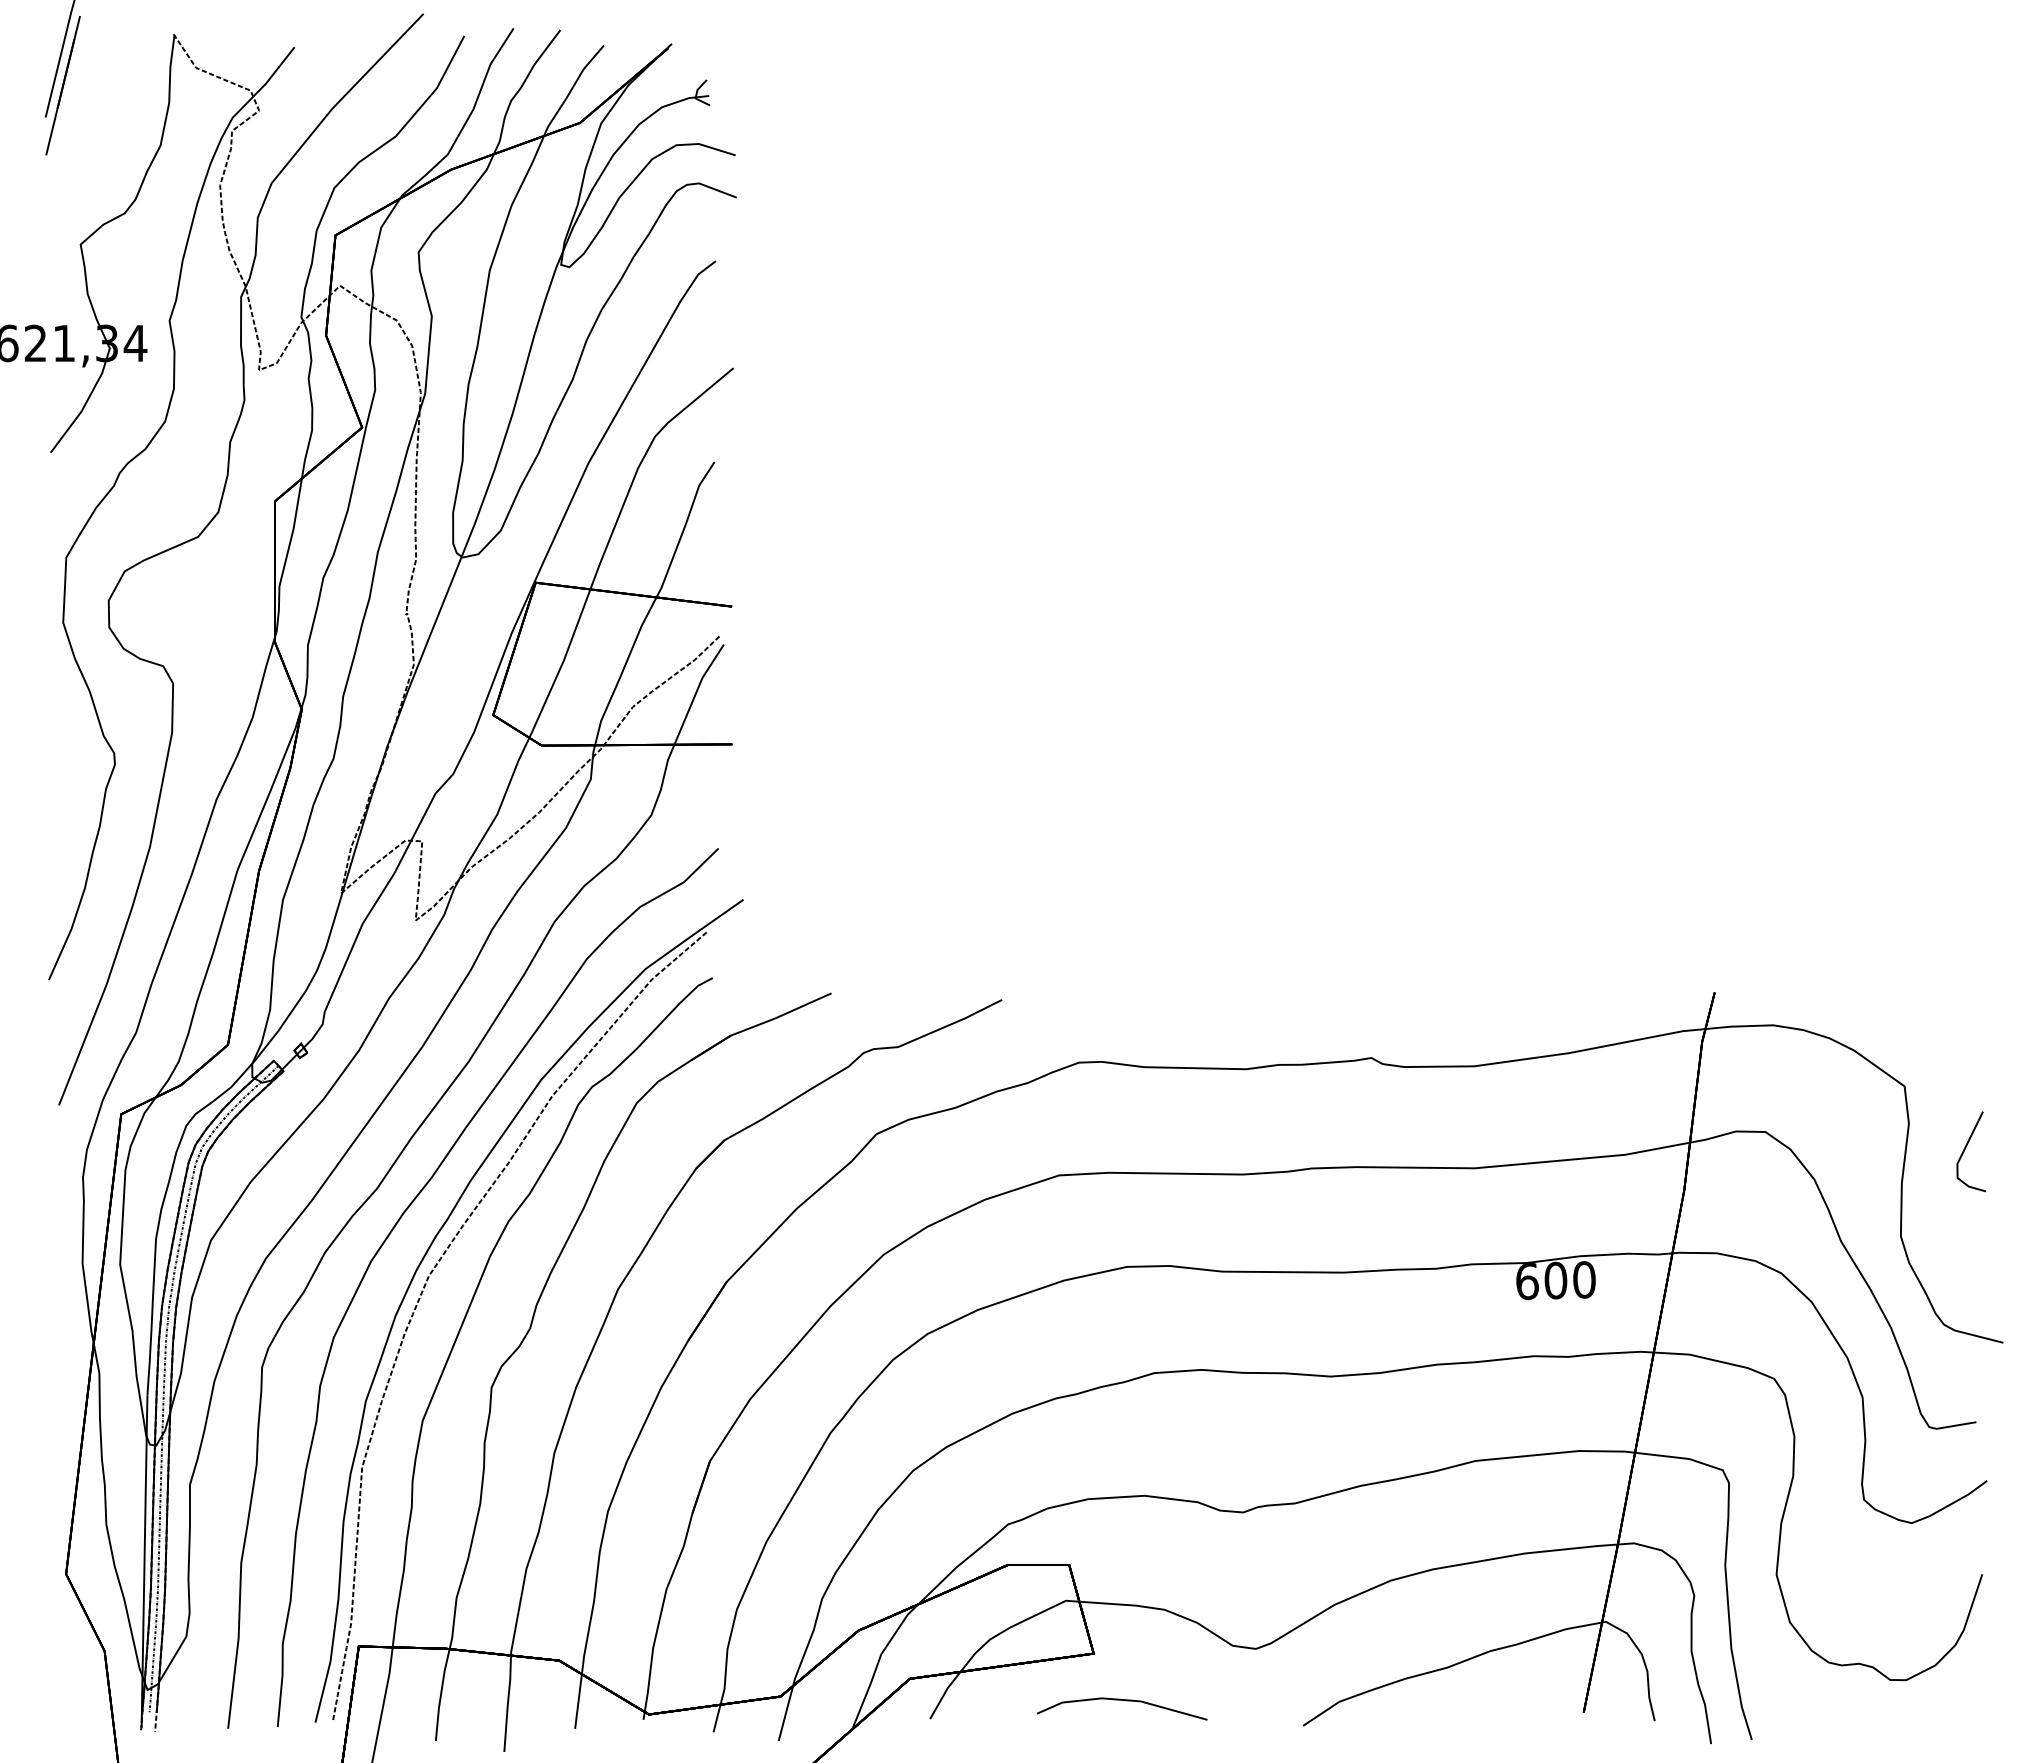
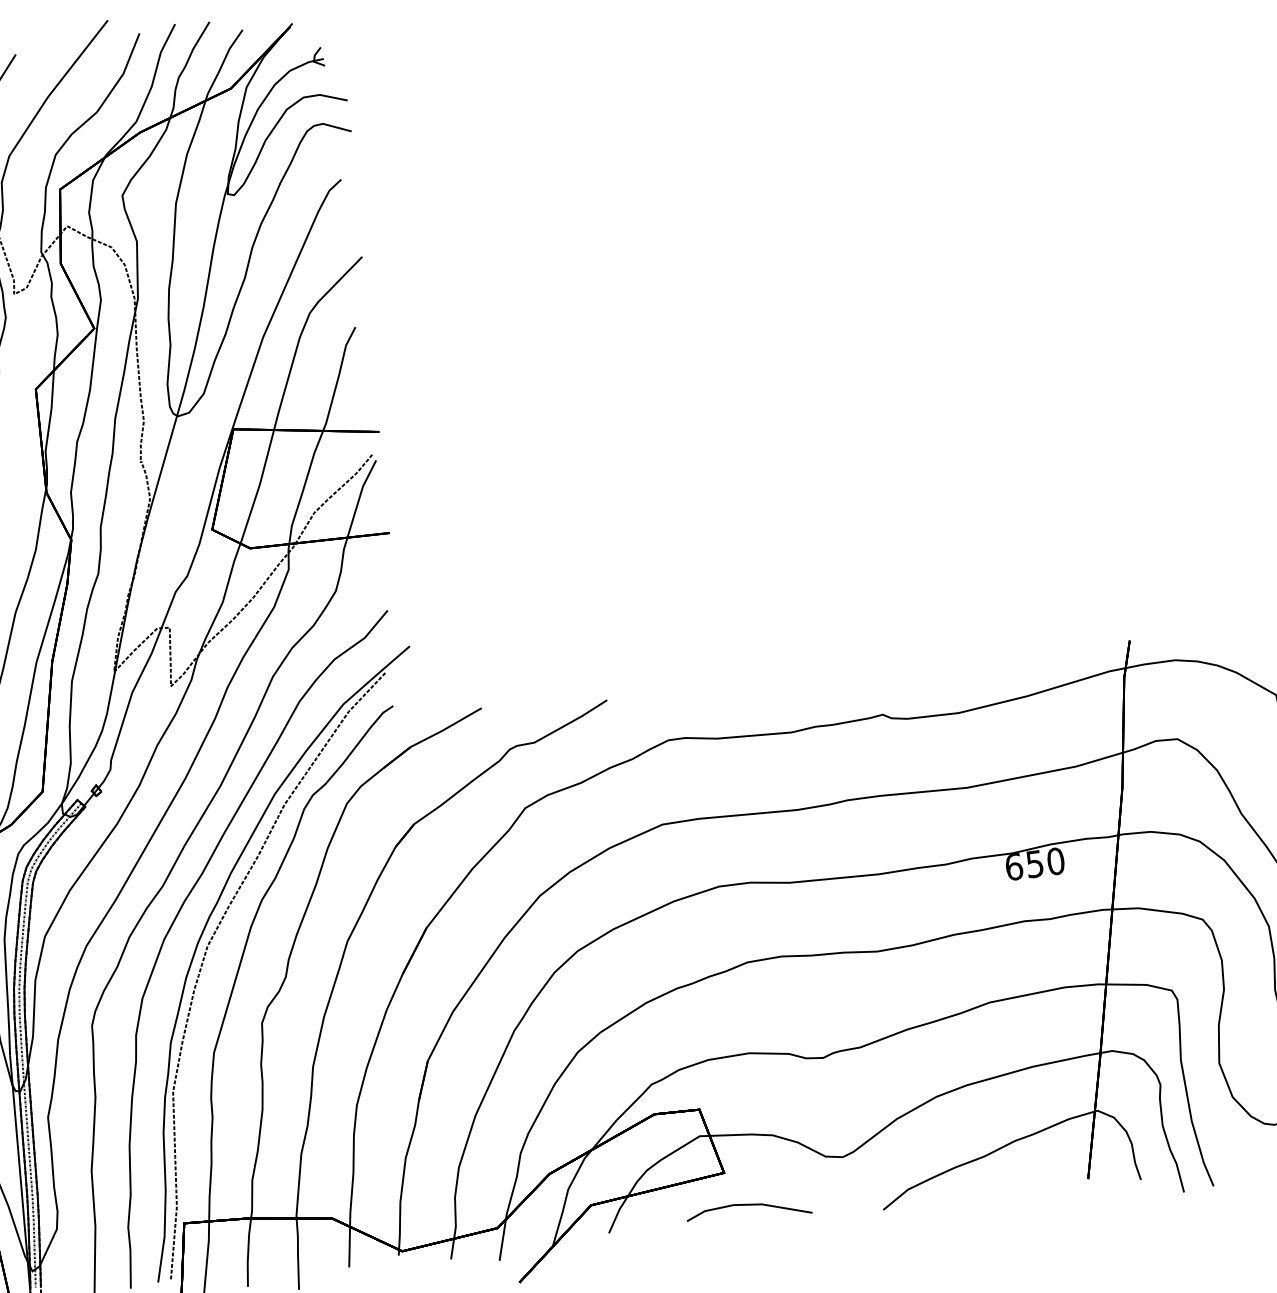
text: (1555, 1280) -> (1034, 864), 600 -> 650

